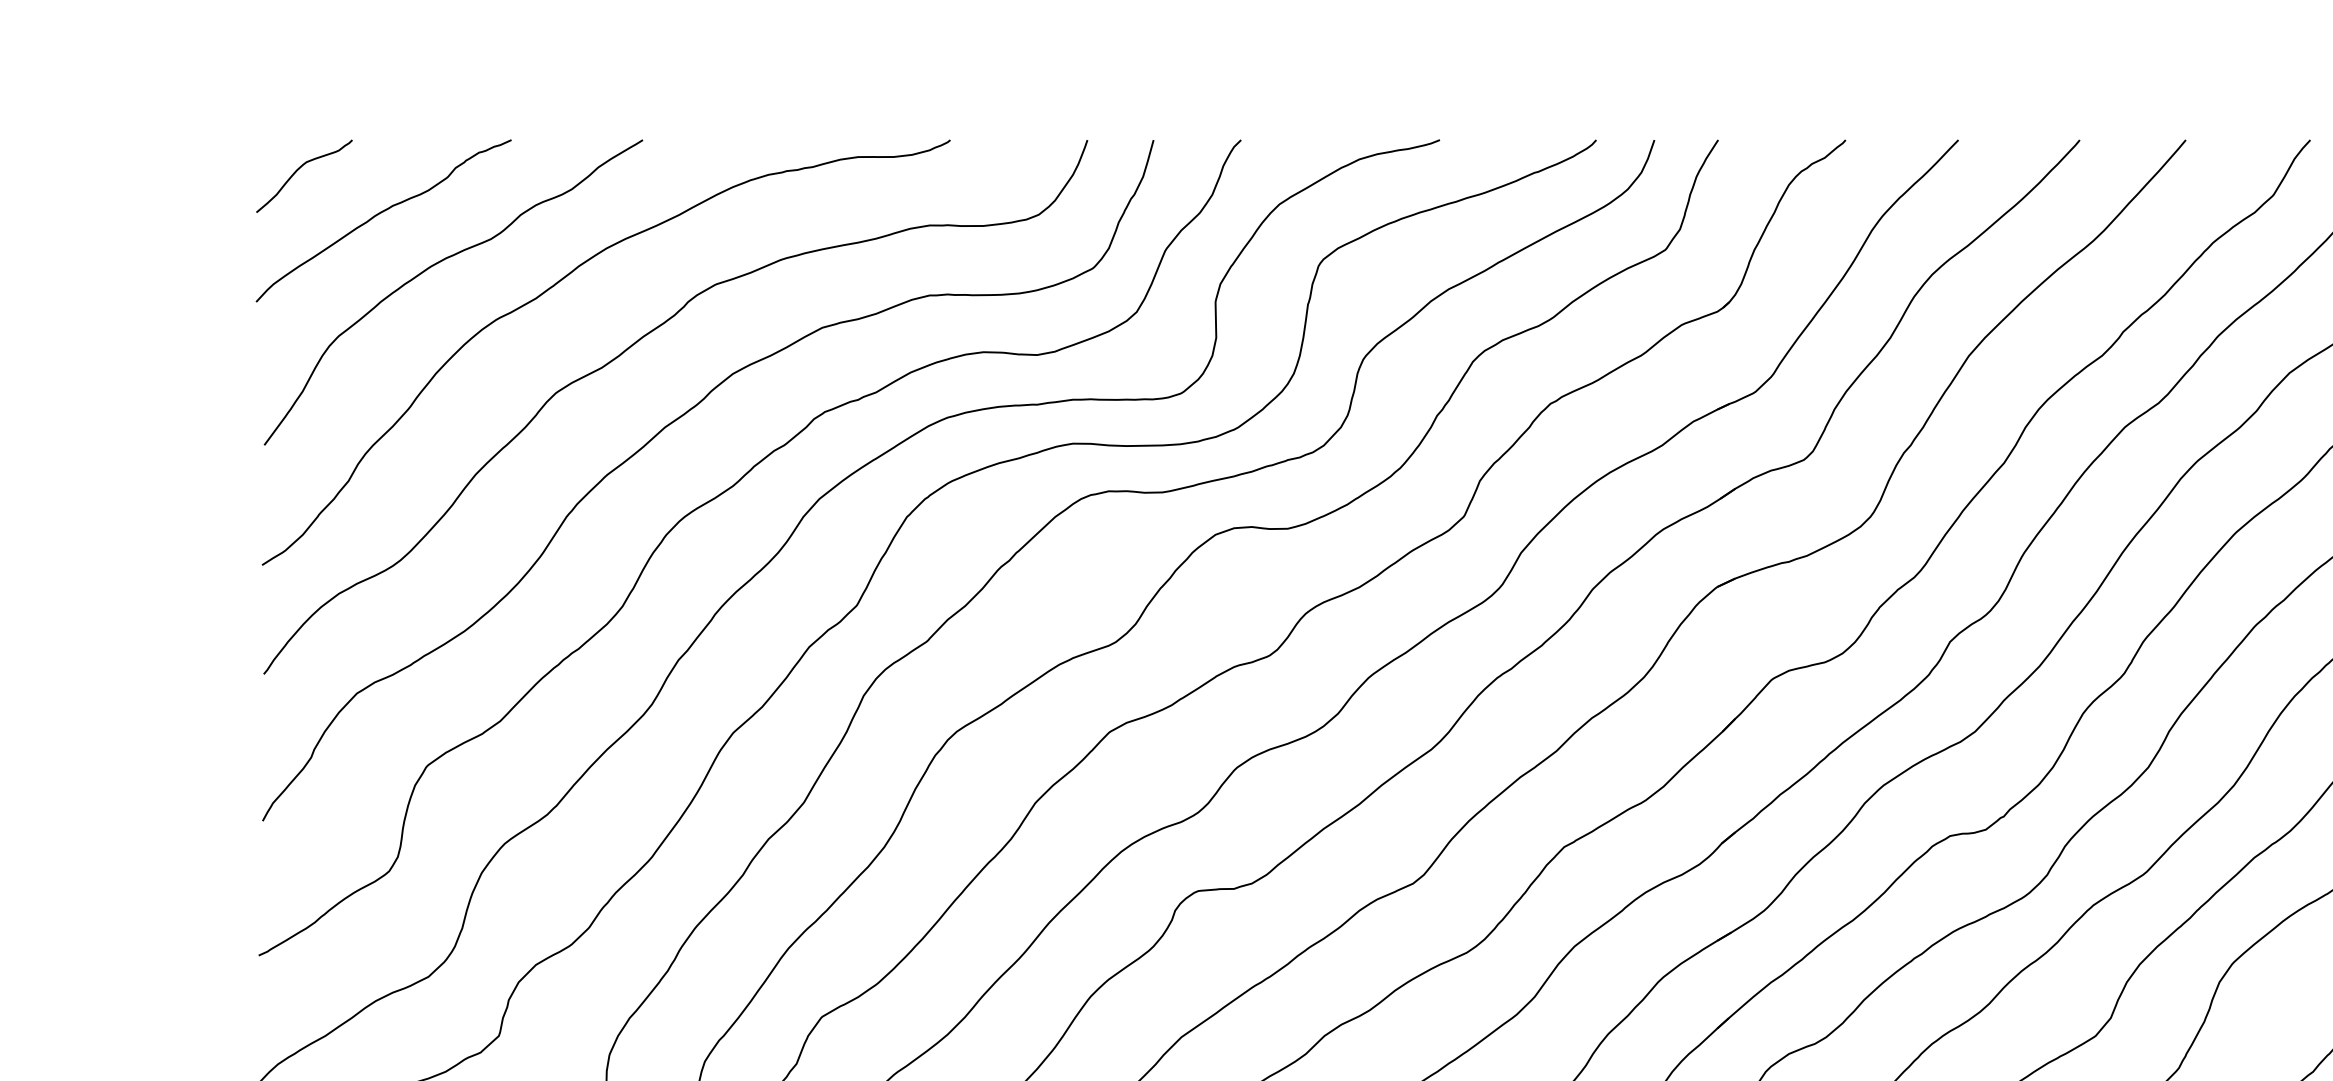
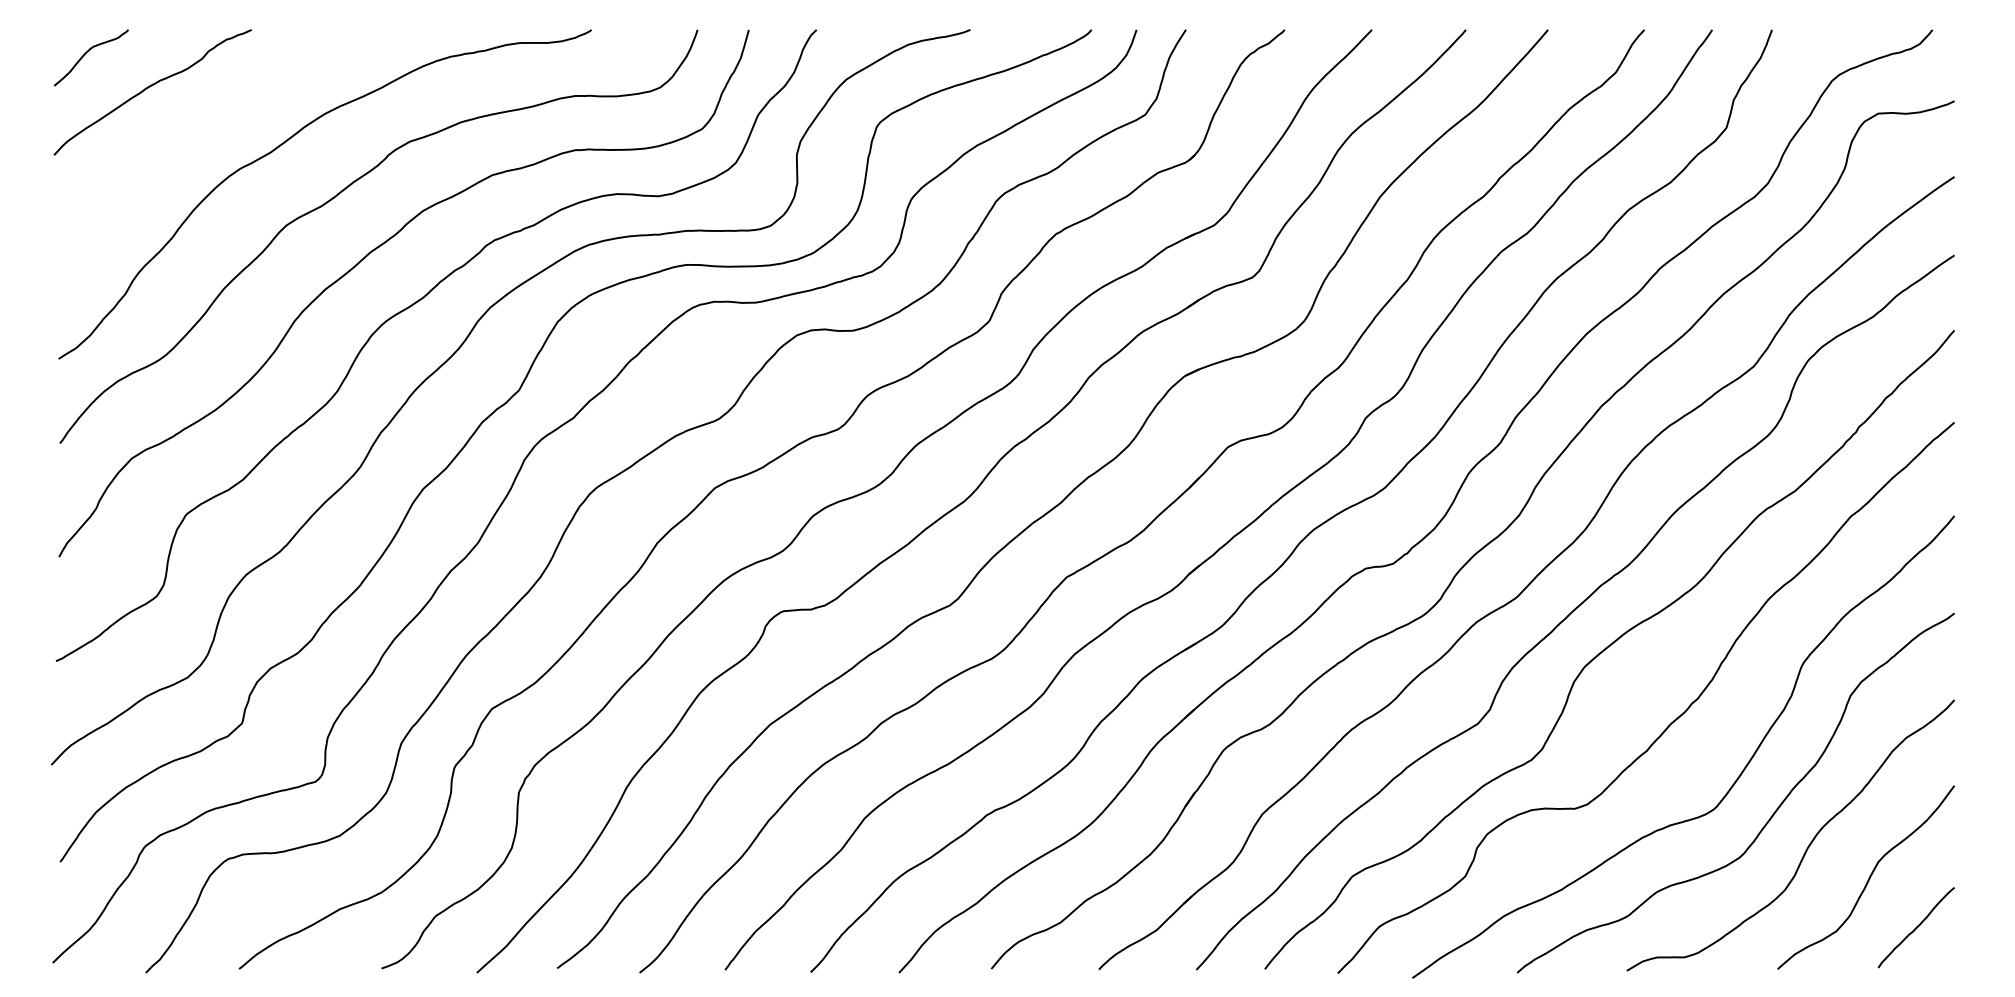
curve: (437, 264) -> (194, 126), removed

